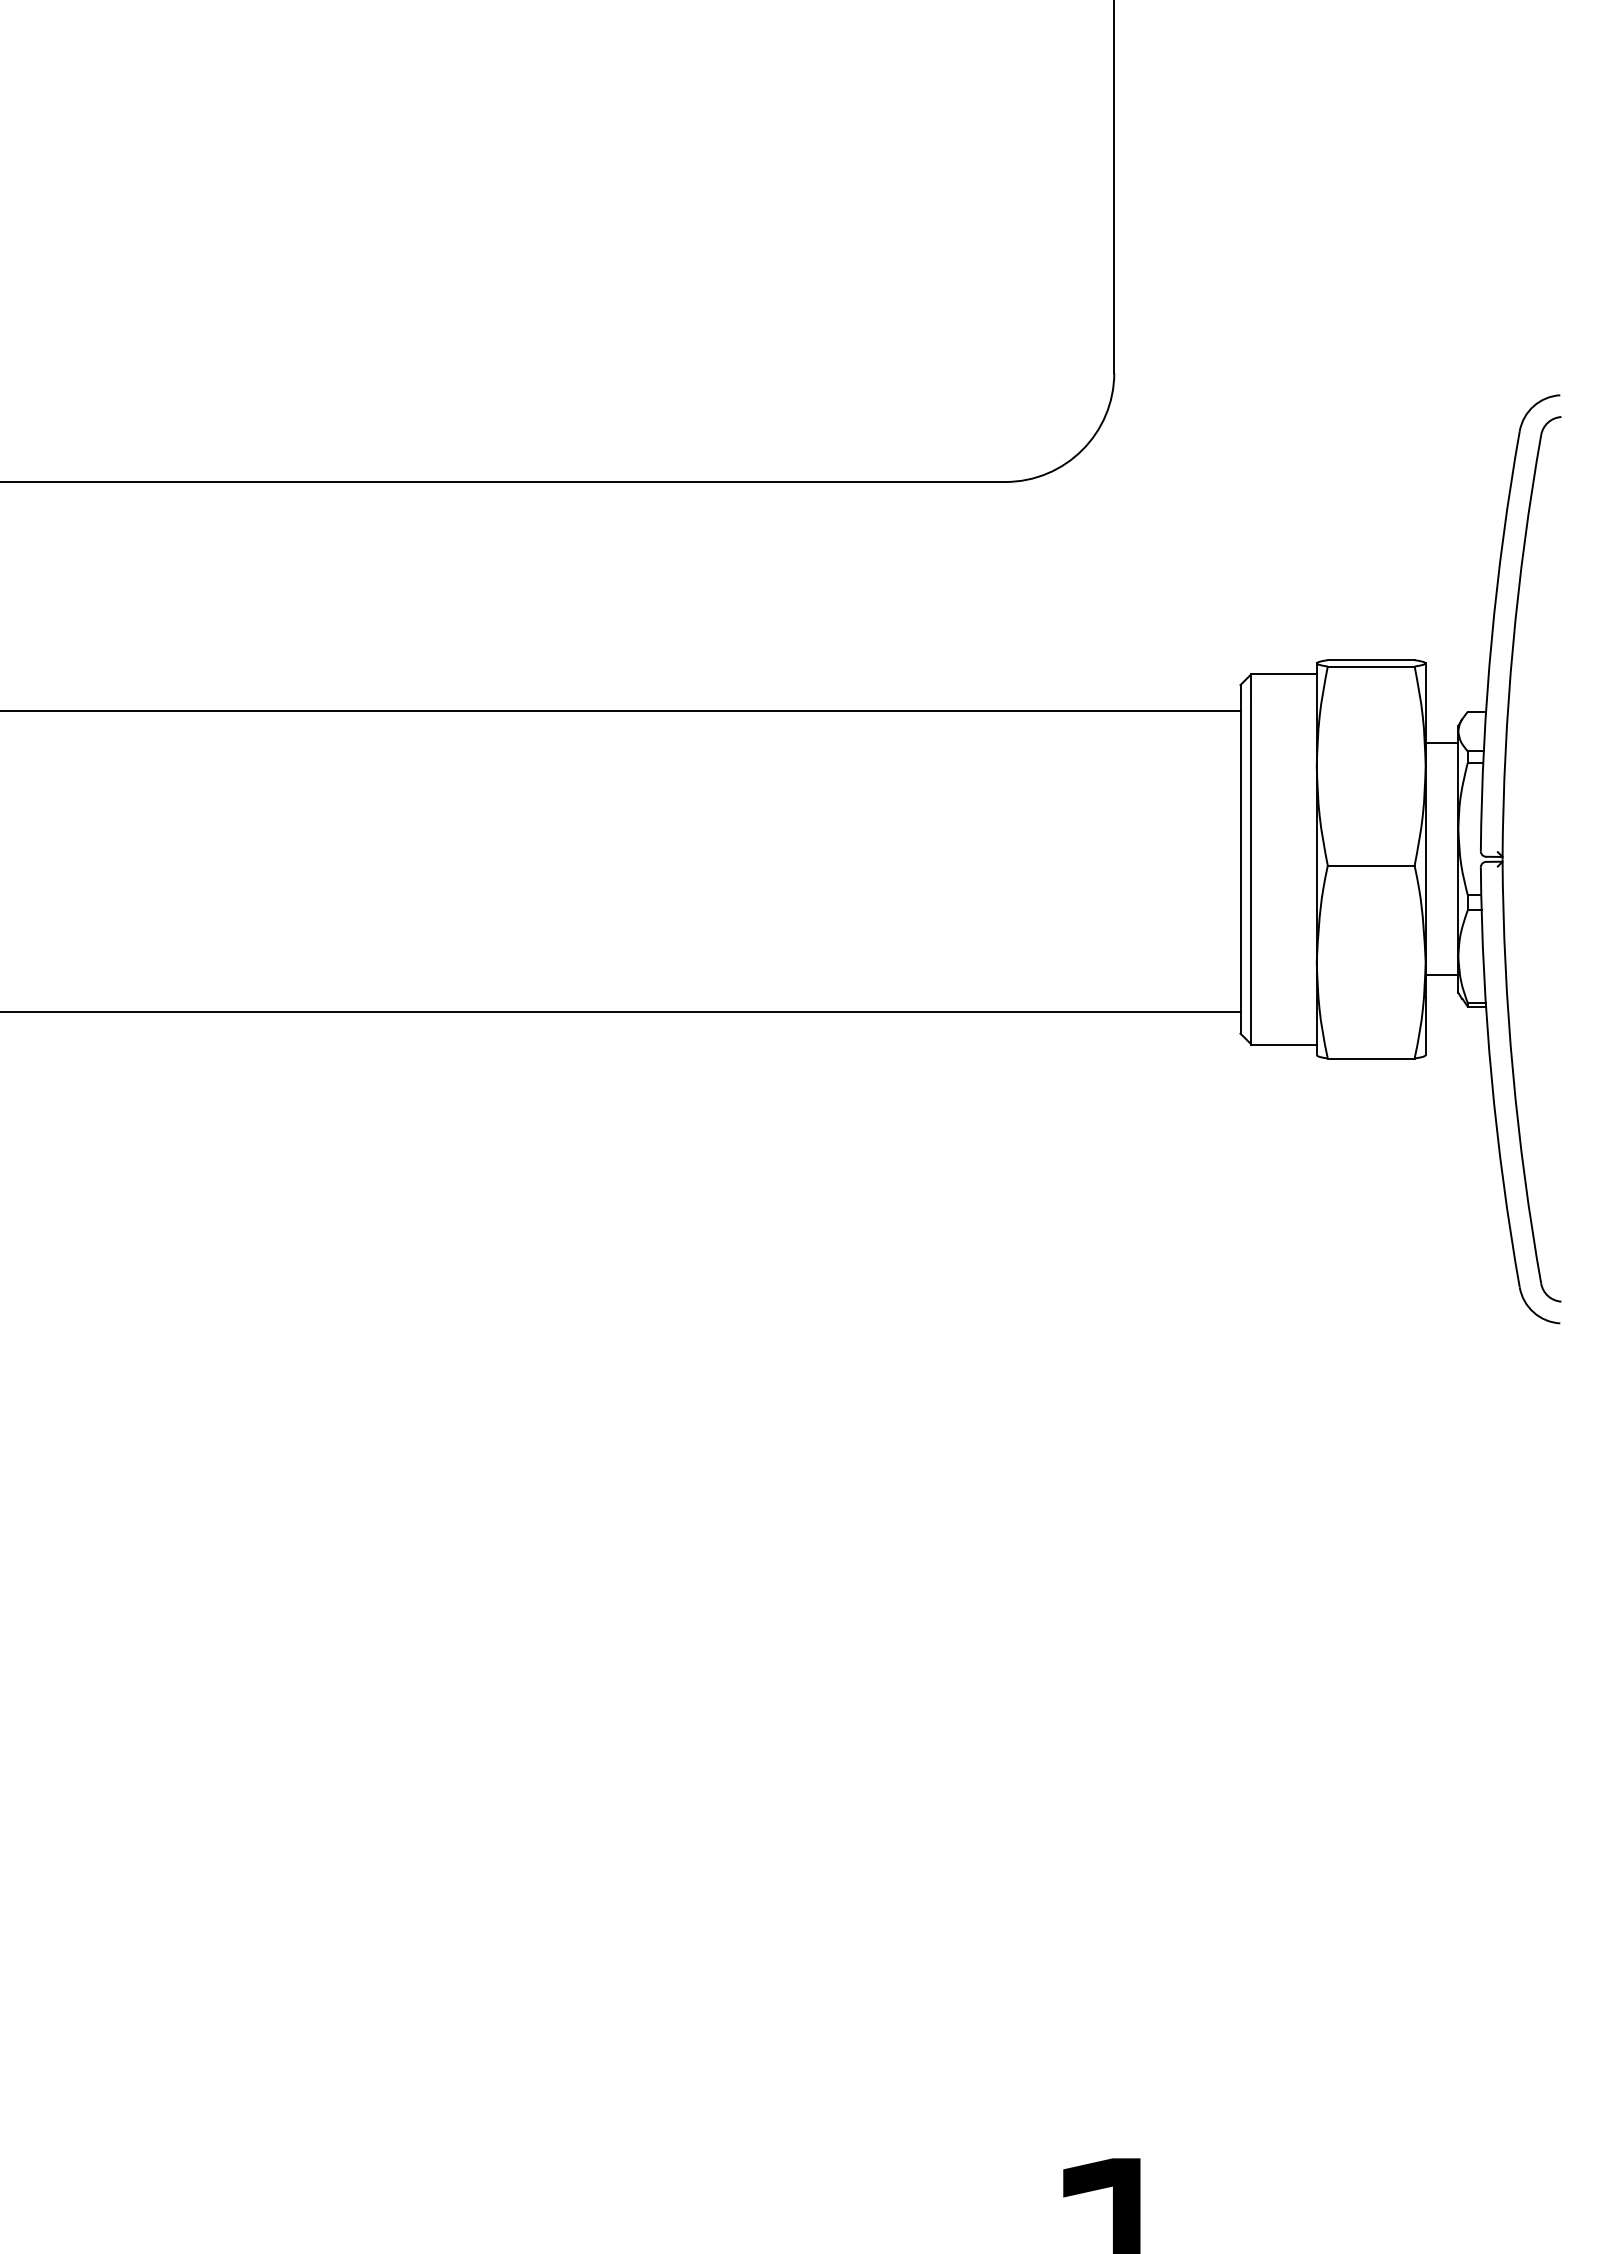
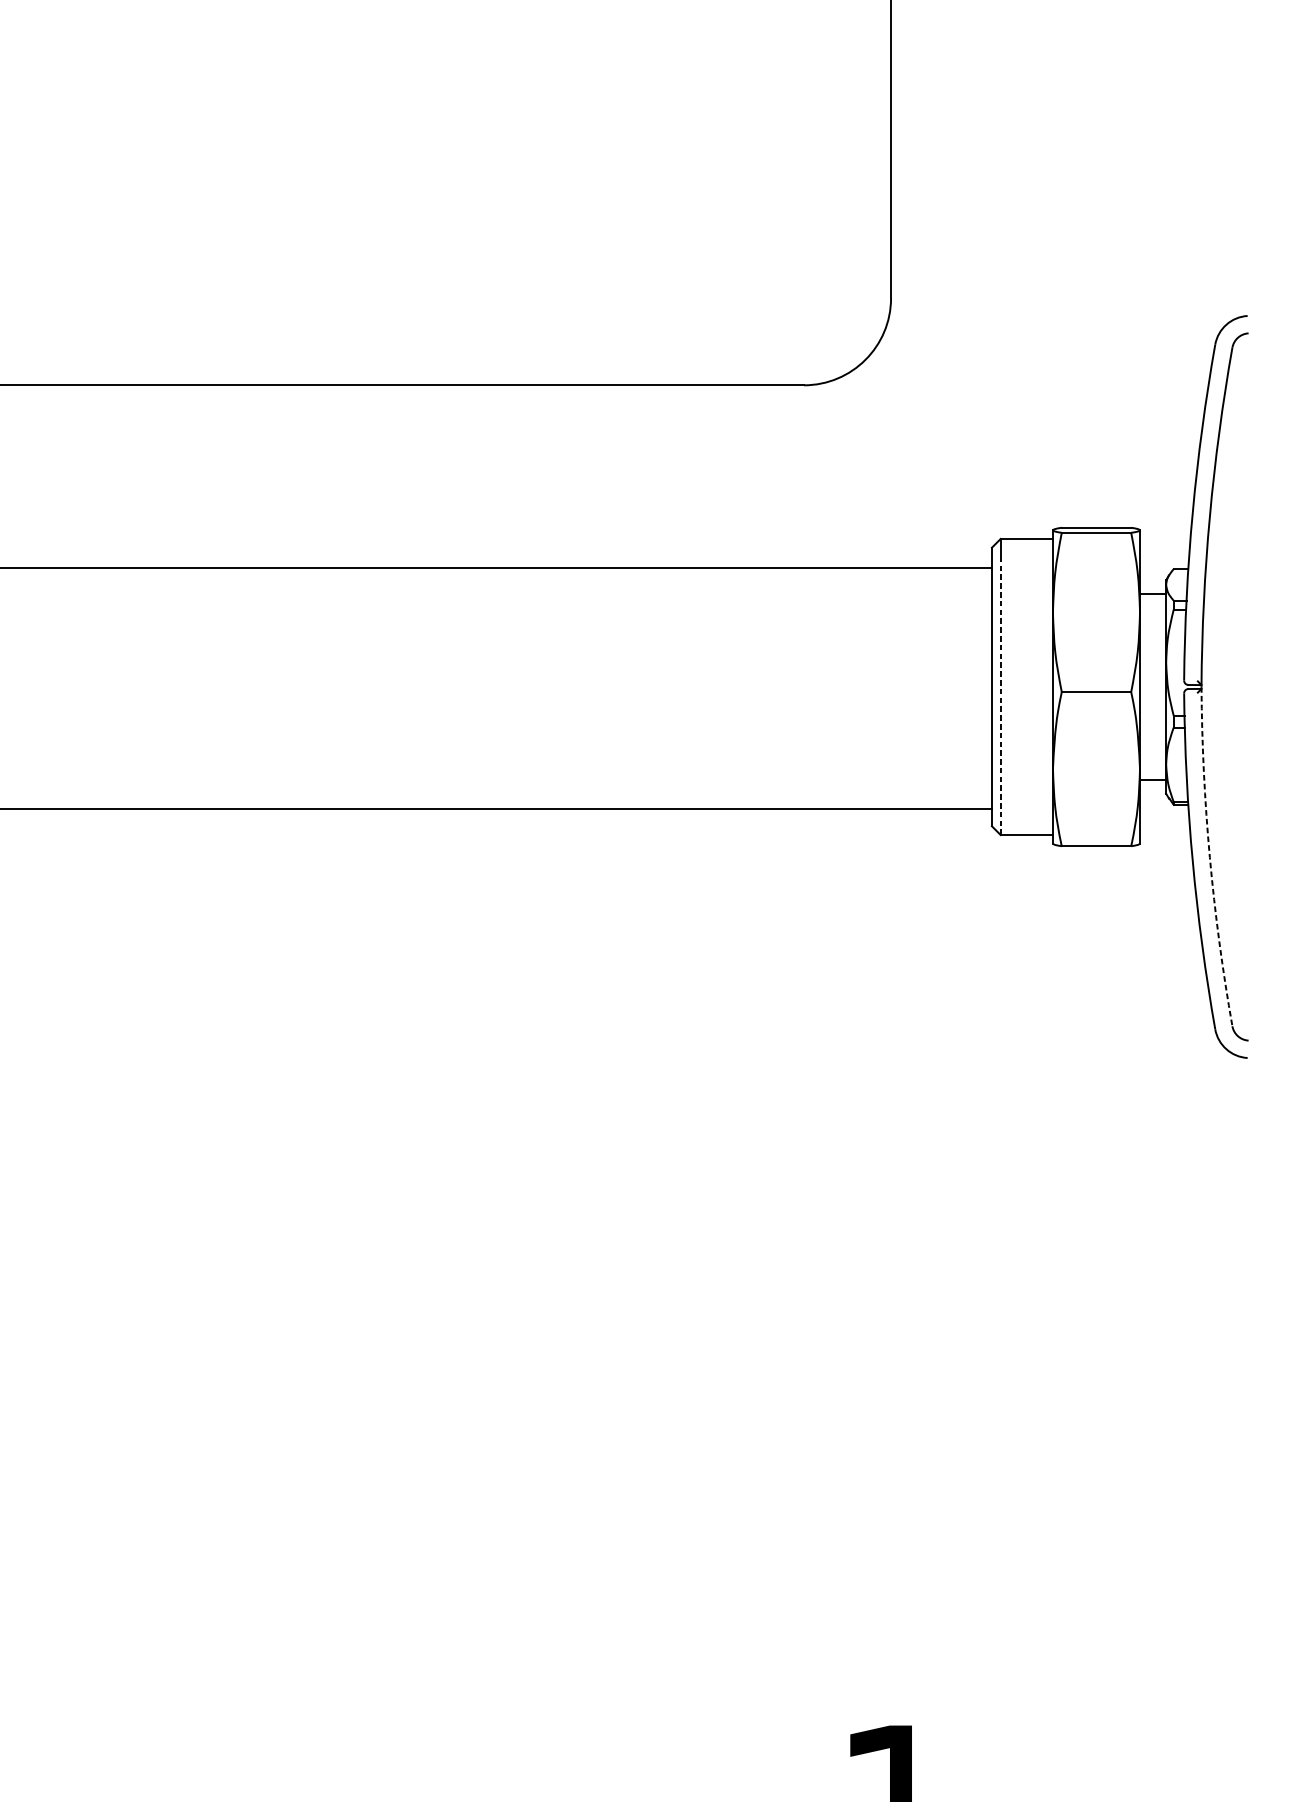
line: (1251, 872) -> (1000, 697), solid -> dashed
arc: (1513, 1072) -> (1210, 857), solid -> dashed

